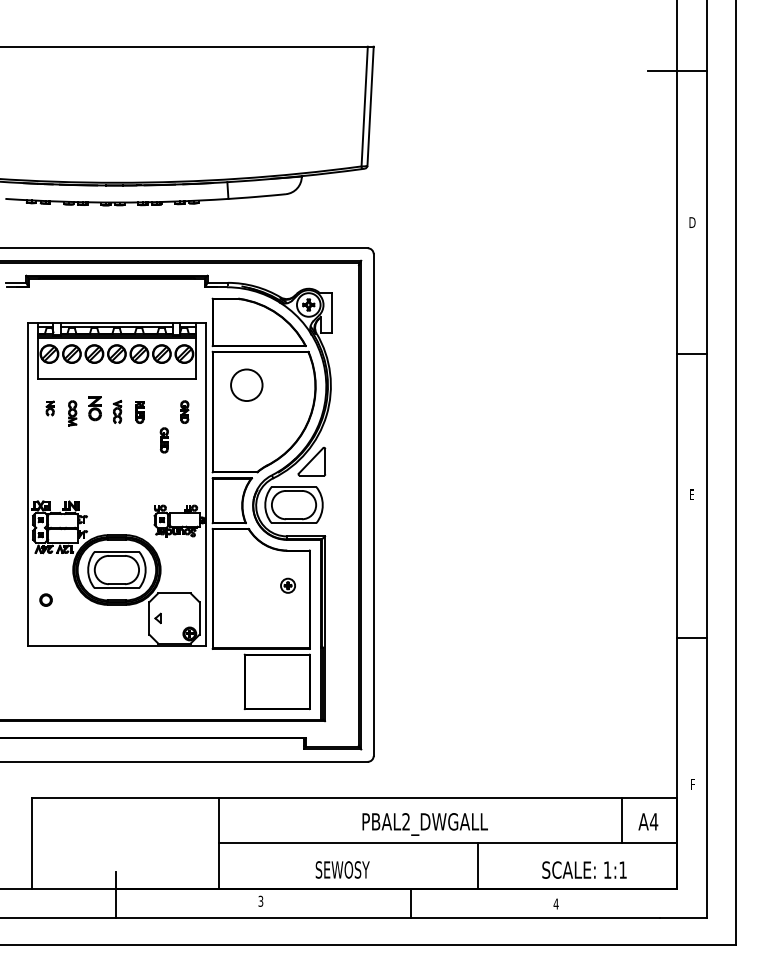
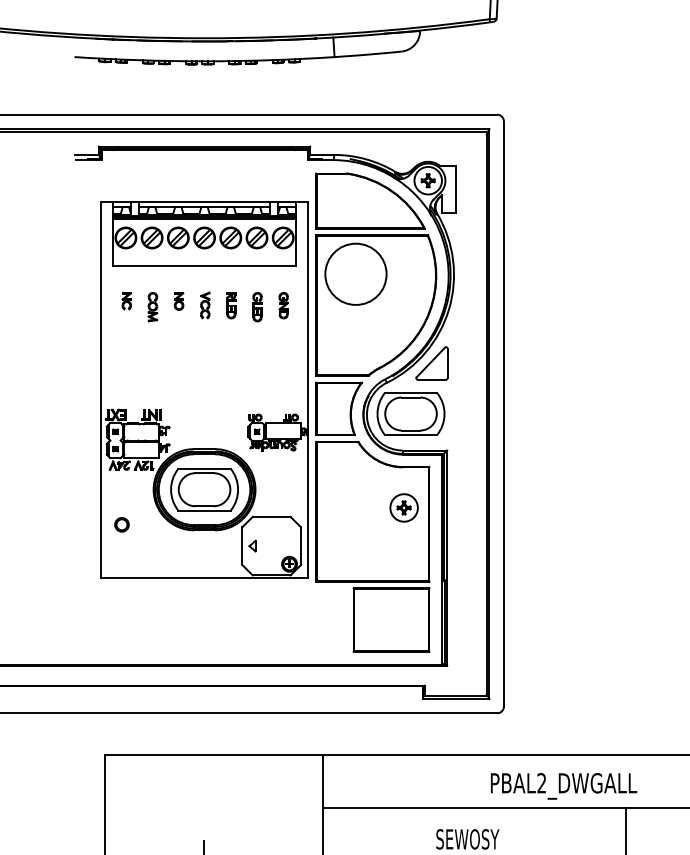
circle: (246, 385) -> (355, 274), size x1.67
part: (94, 408) -> (178, 301), size x0.62
part: (163, 440) -> (256, 307), moved
part: (287, 585) -> (403, 507), size x1.67

